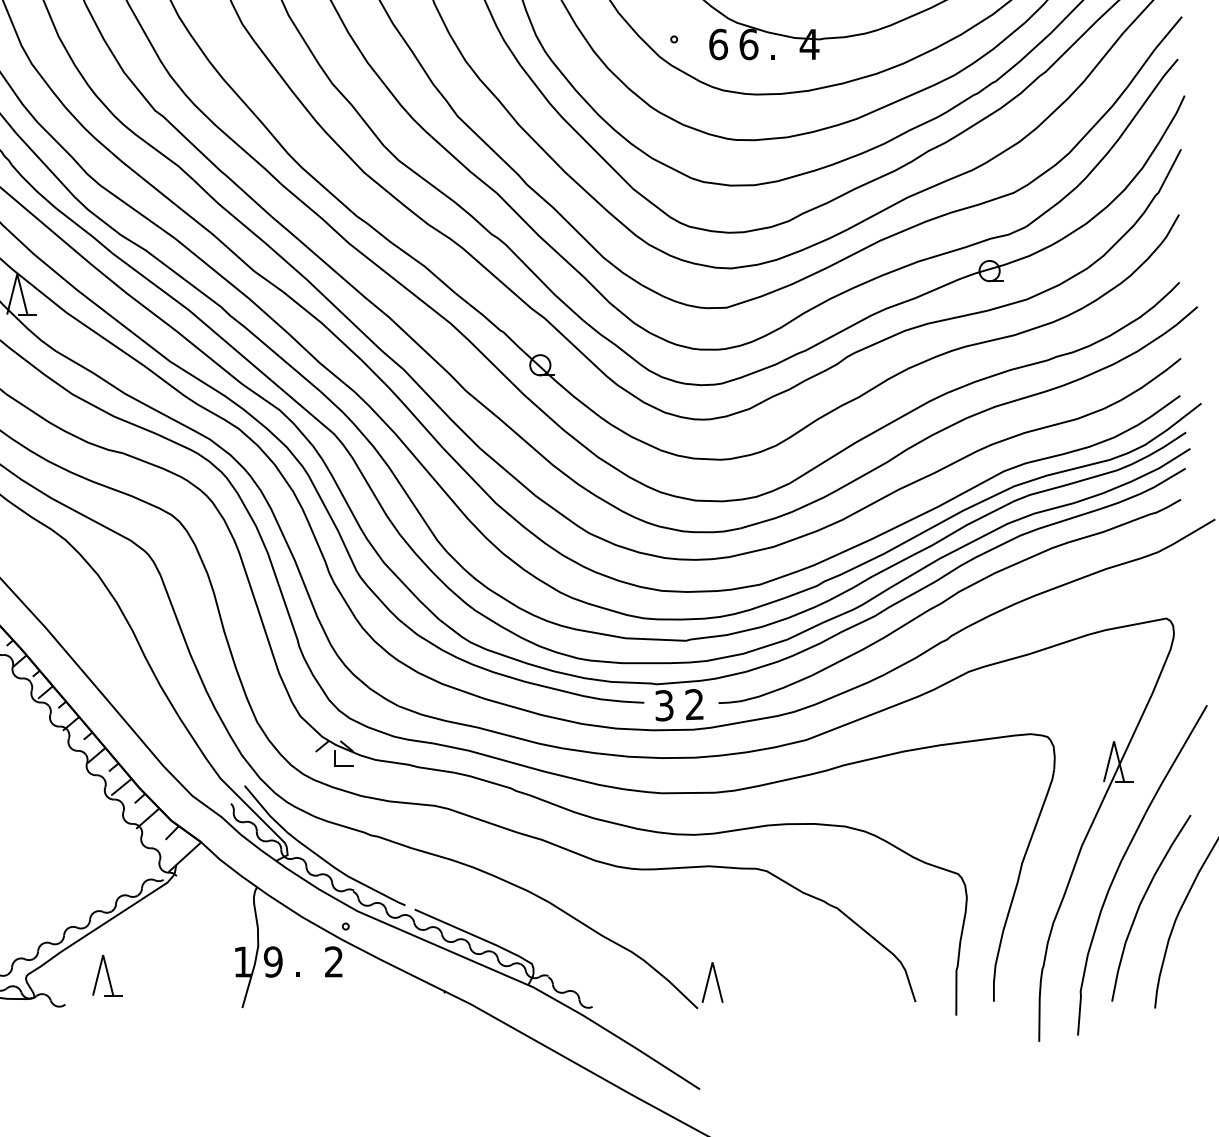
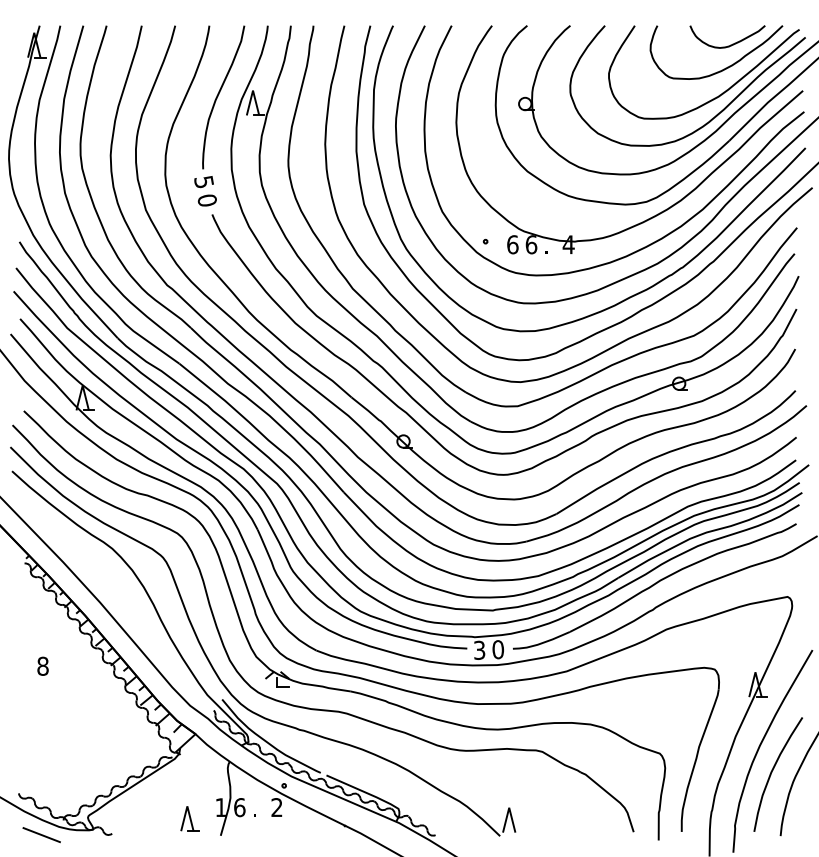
text: (693, 704) -> (497, 649), 2 -> 0
text: (272, 961) -> (239, 807), 9 -> 6
part: (106, 974) -> (189, 818), moved

